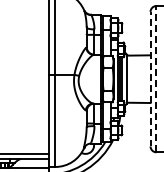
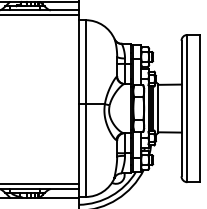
line: (150, 79) -> (181, 108), dashed -> solid
line: (156, 79) -> (187, 108), dashed -> solid

